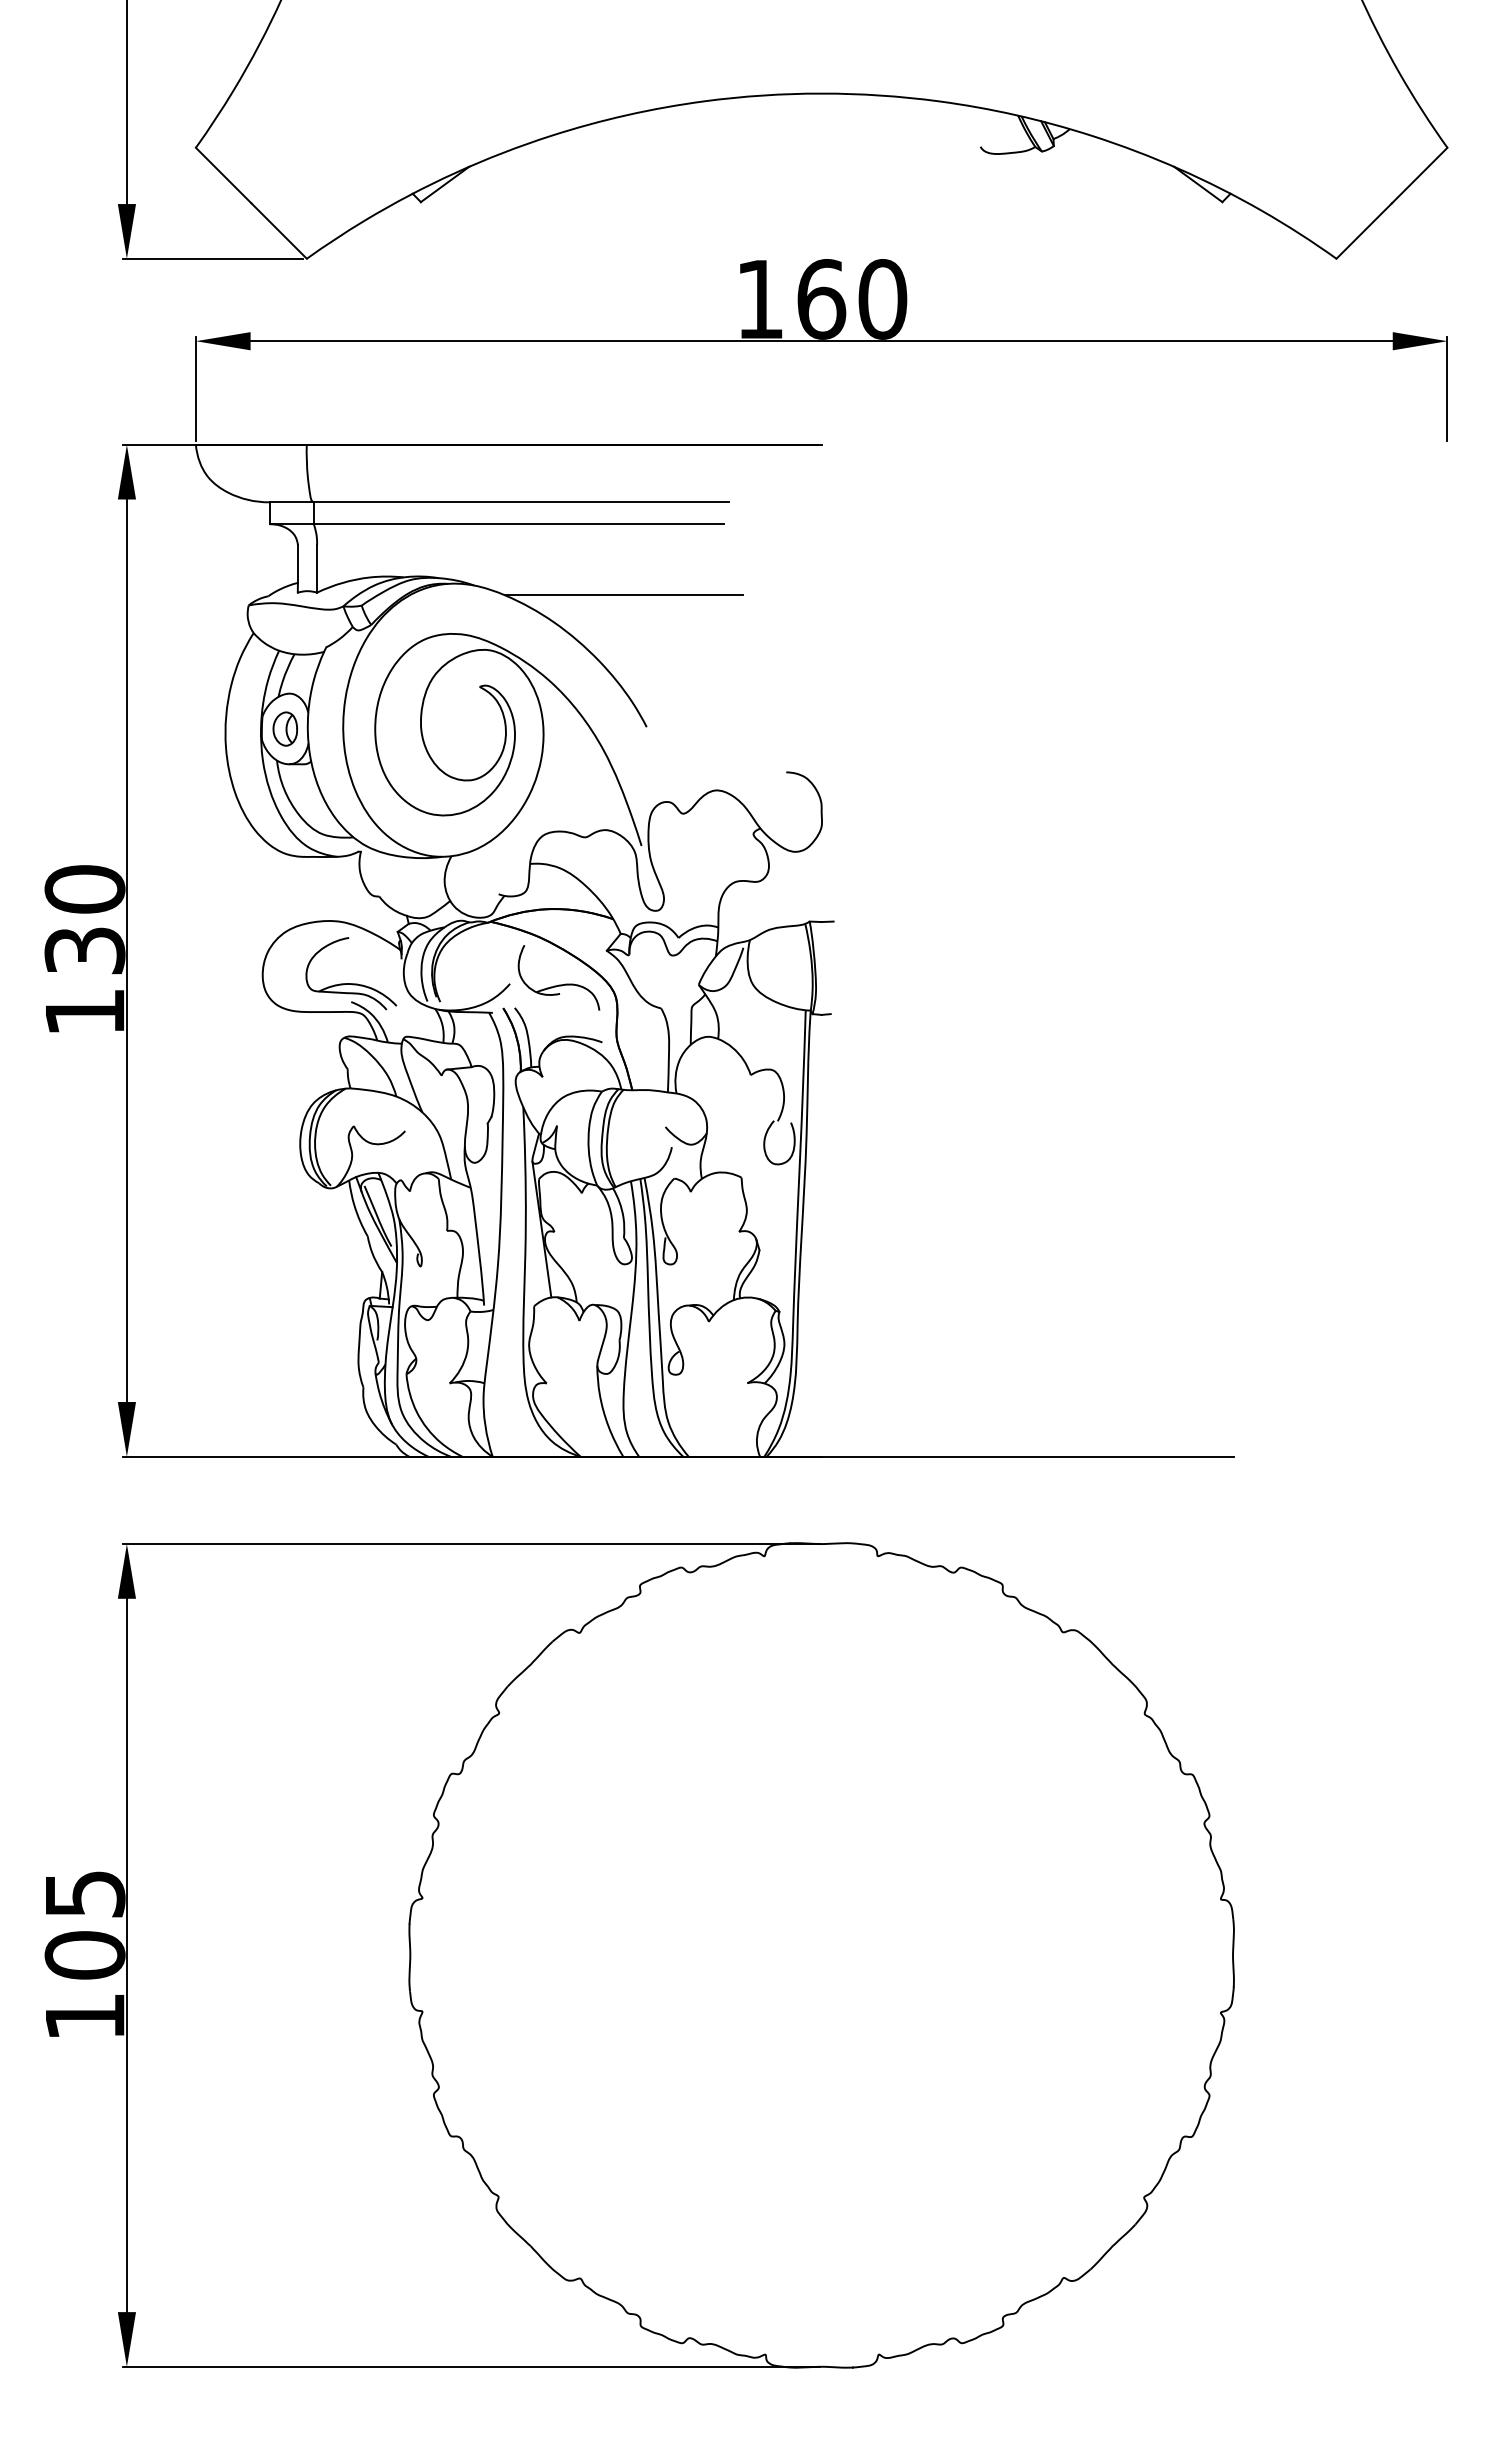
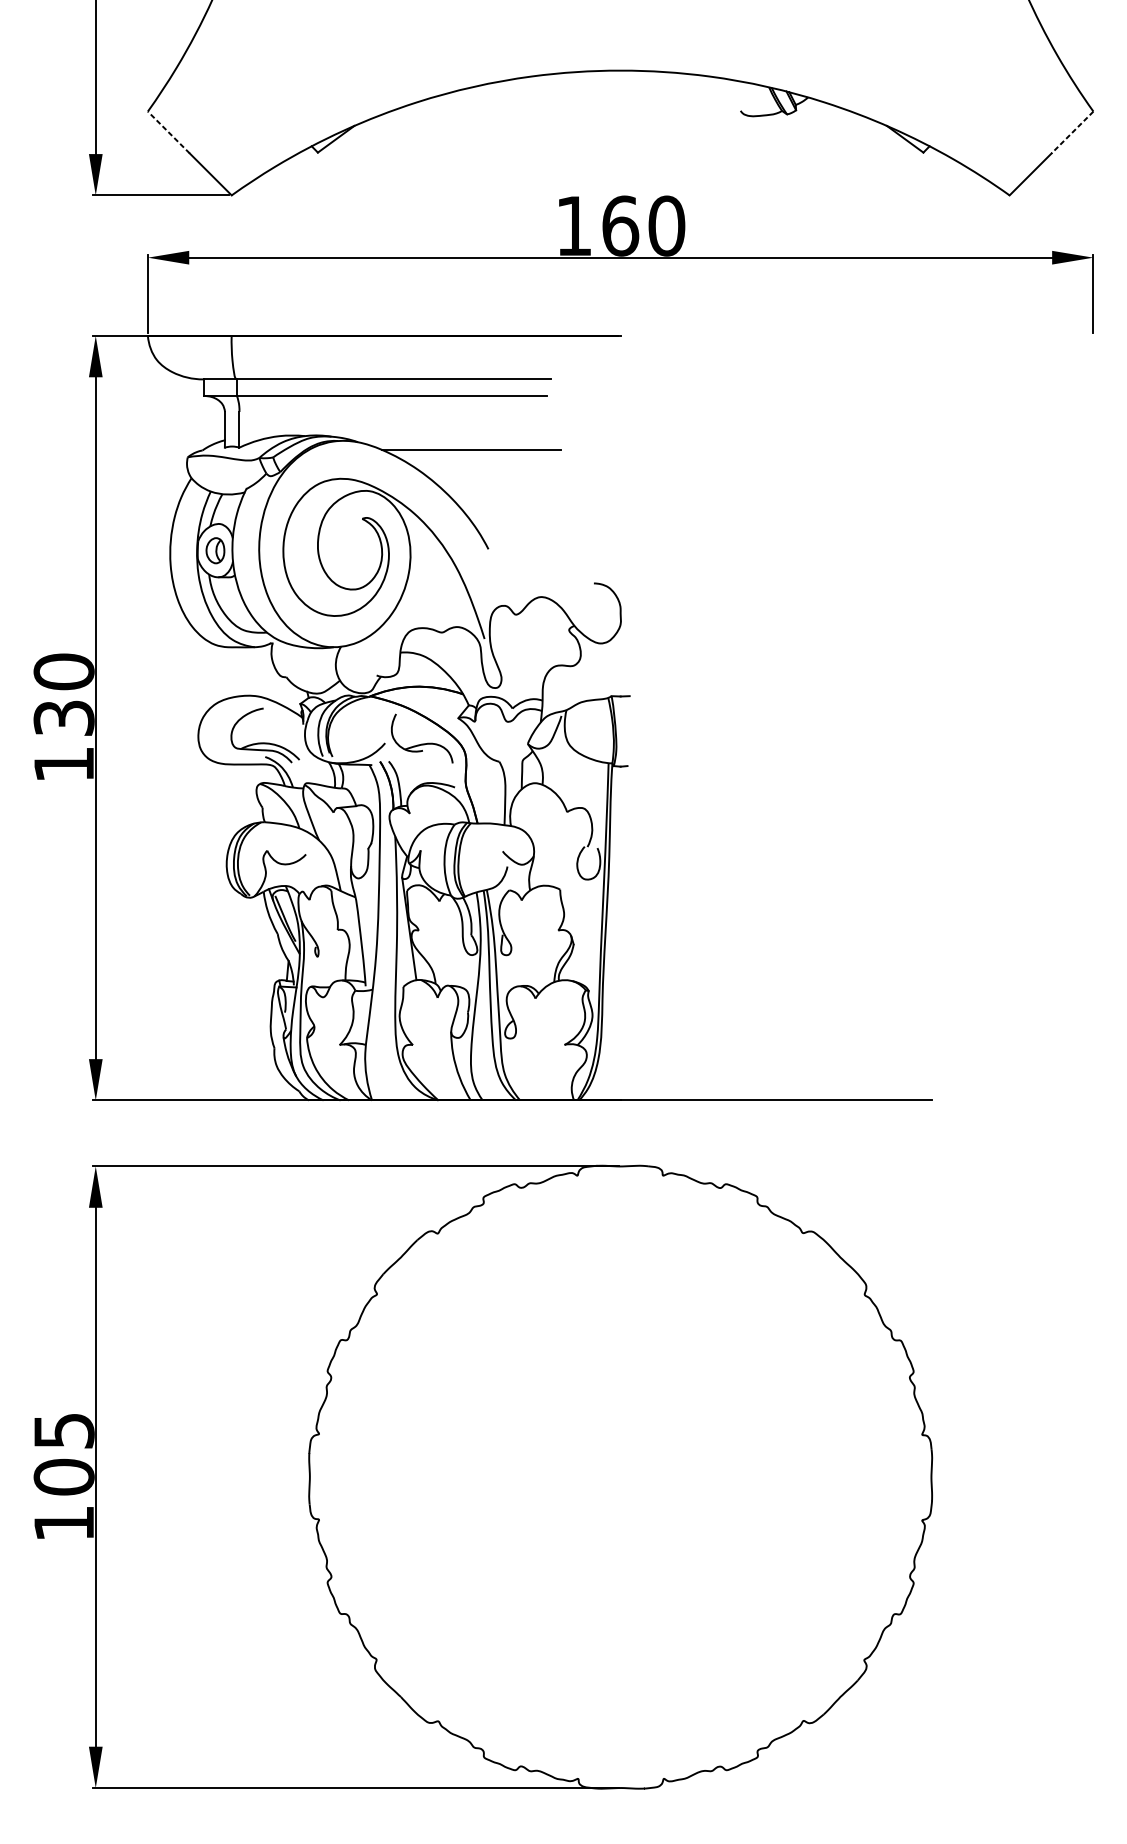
line: (223, 175) -> (168, 132), solid -> dashed
line: (1419, 175) -> (1072, 132), solid -> dashed

